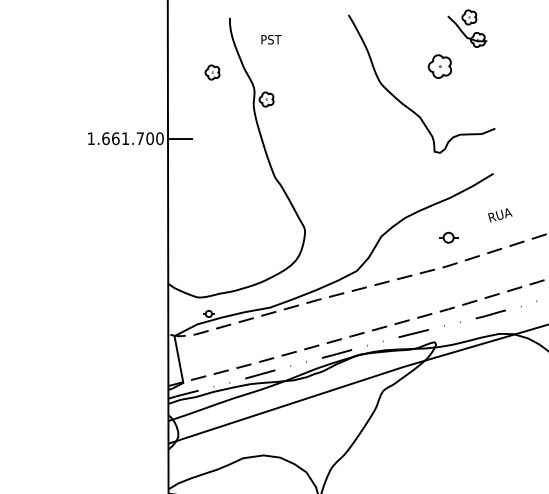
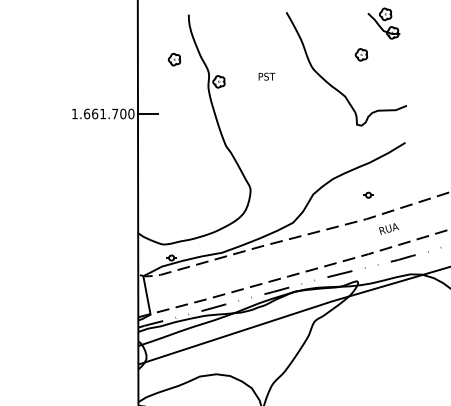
text: (270, 39) -> (266, 76), moved
part: (440, 66) -> (361, 54), size x0.62
text: (499, 214) -> (388, 228), moved
part: (448, 236) -> (368, 194), size x0.62

